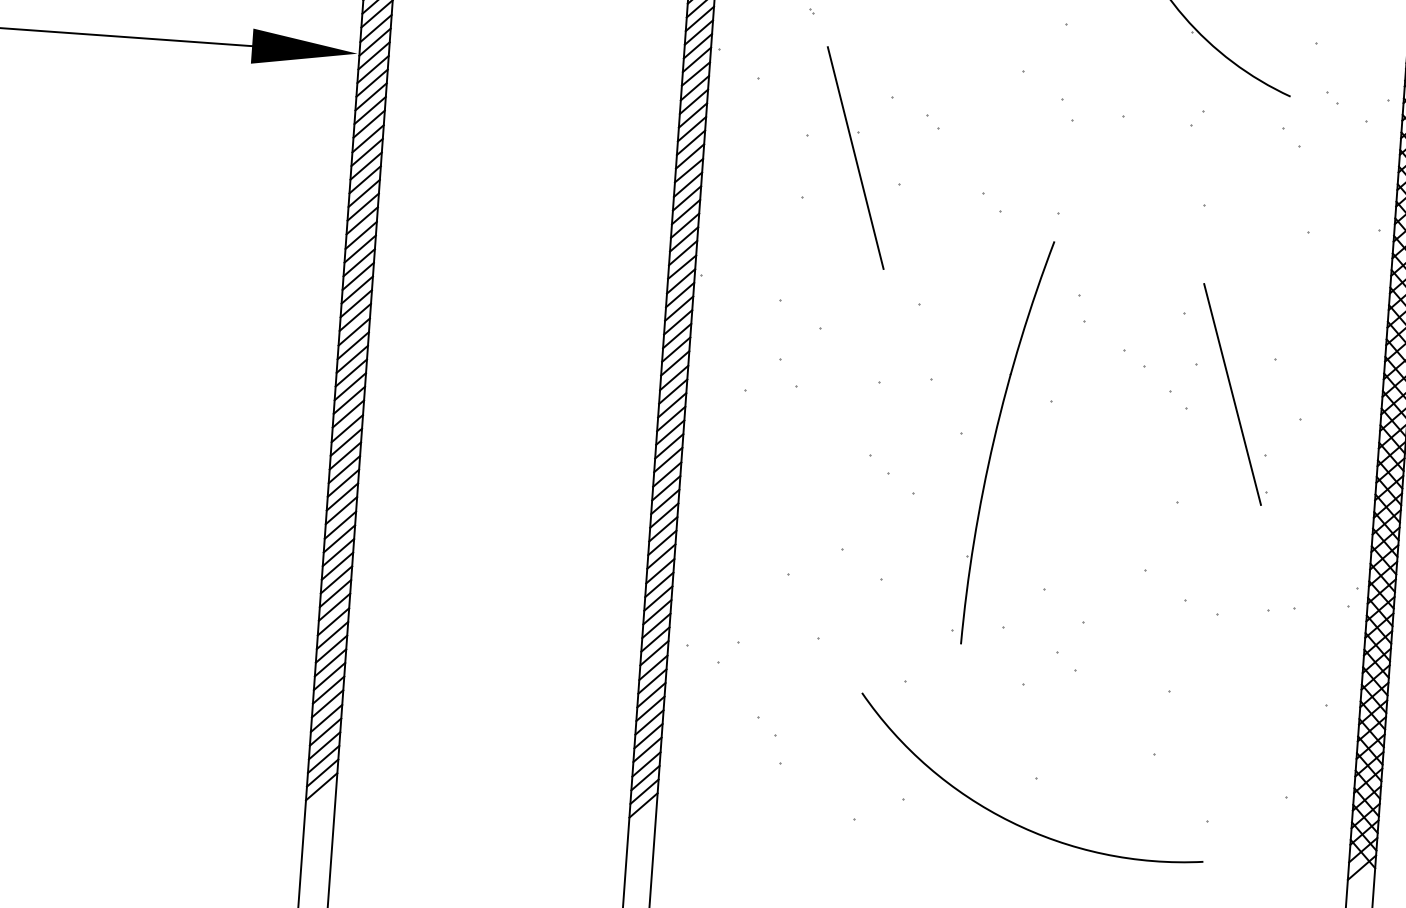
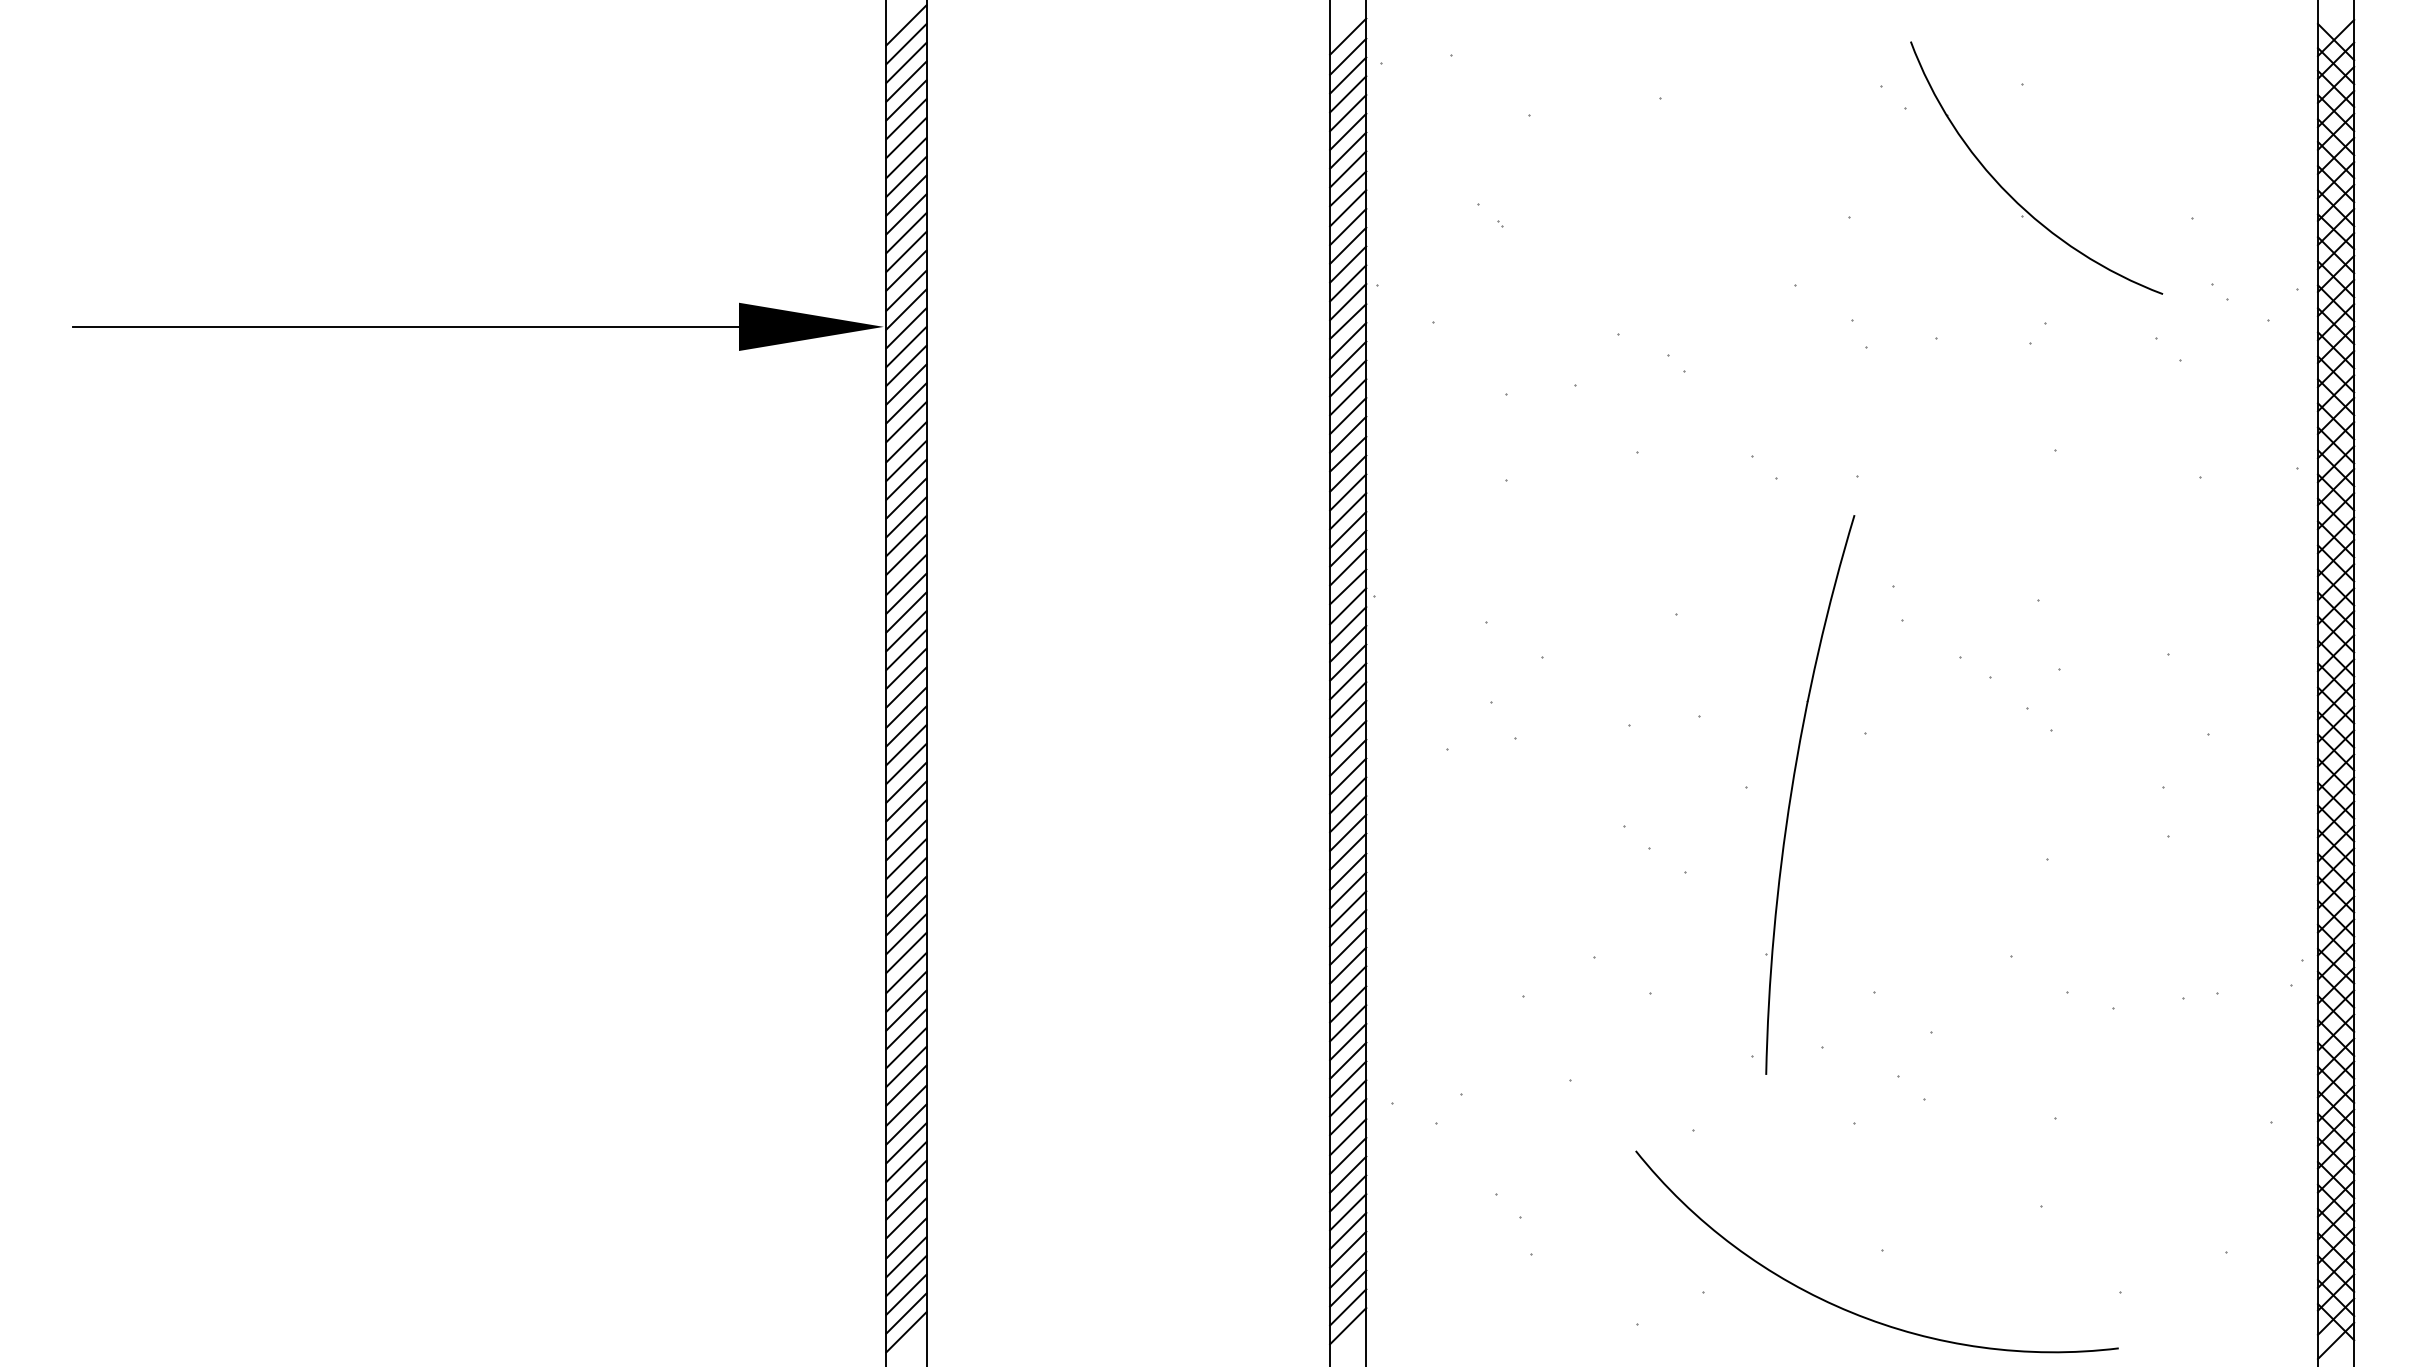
line: (855, 157) -> (1574, 420), removed
line: (1232, 394) -> (2112, 706), removed

